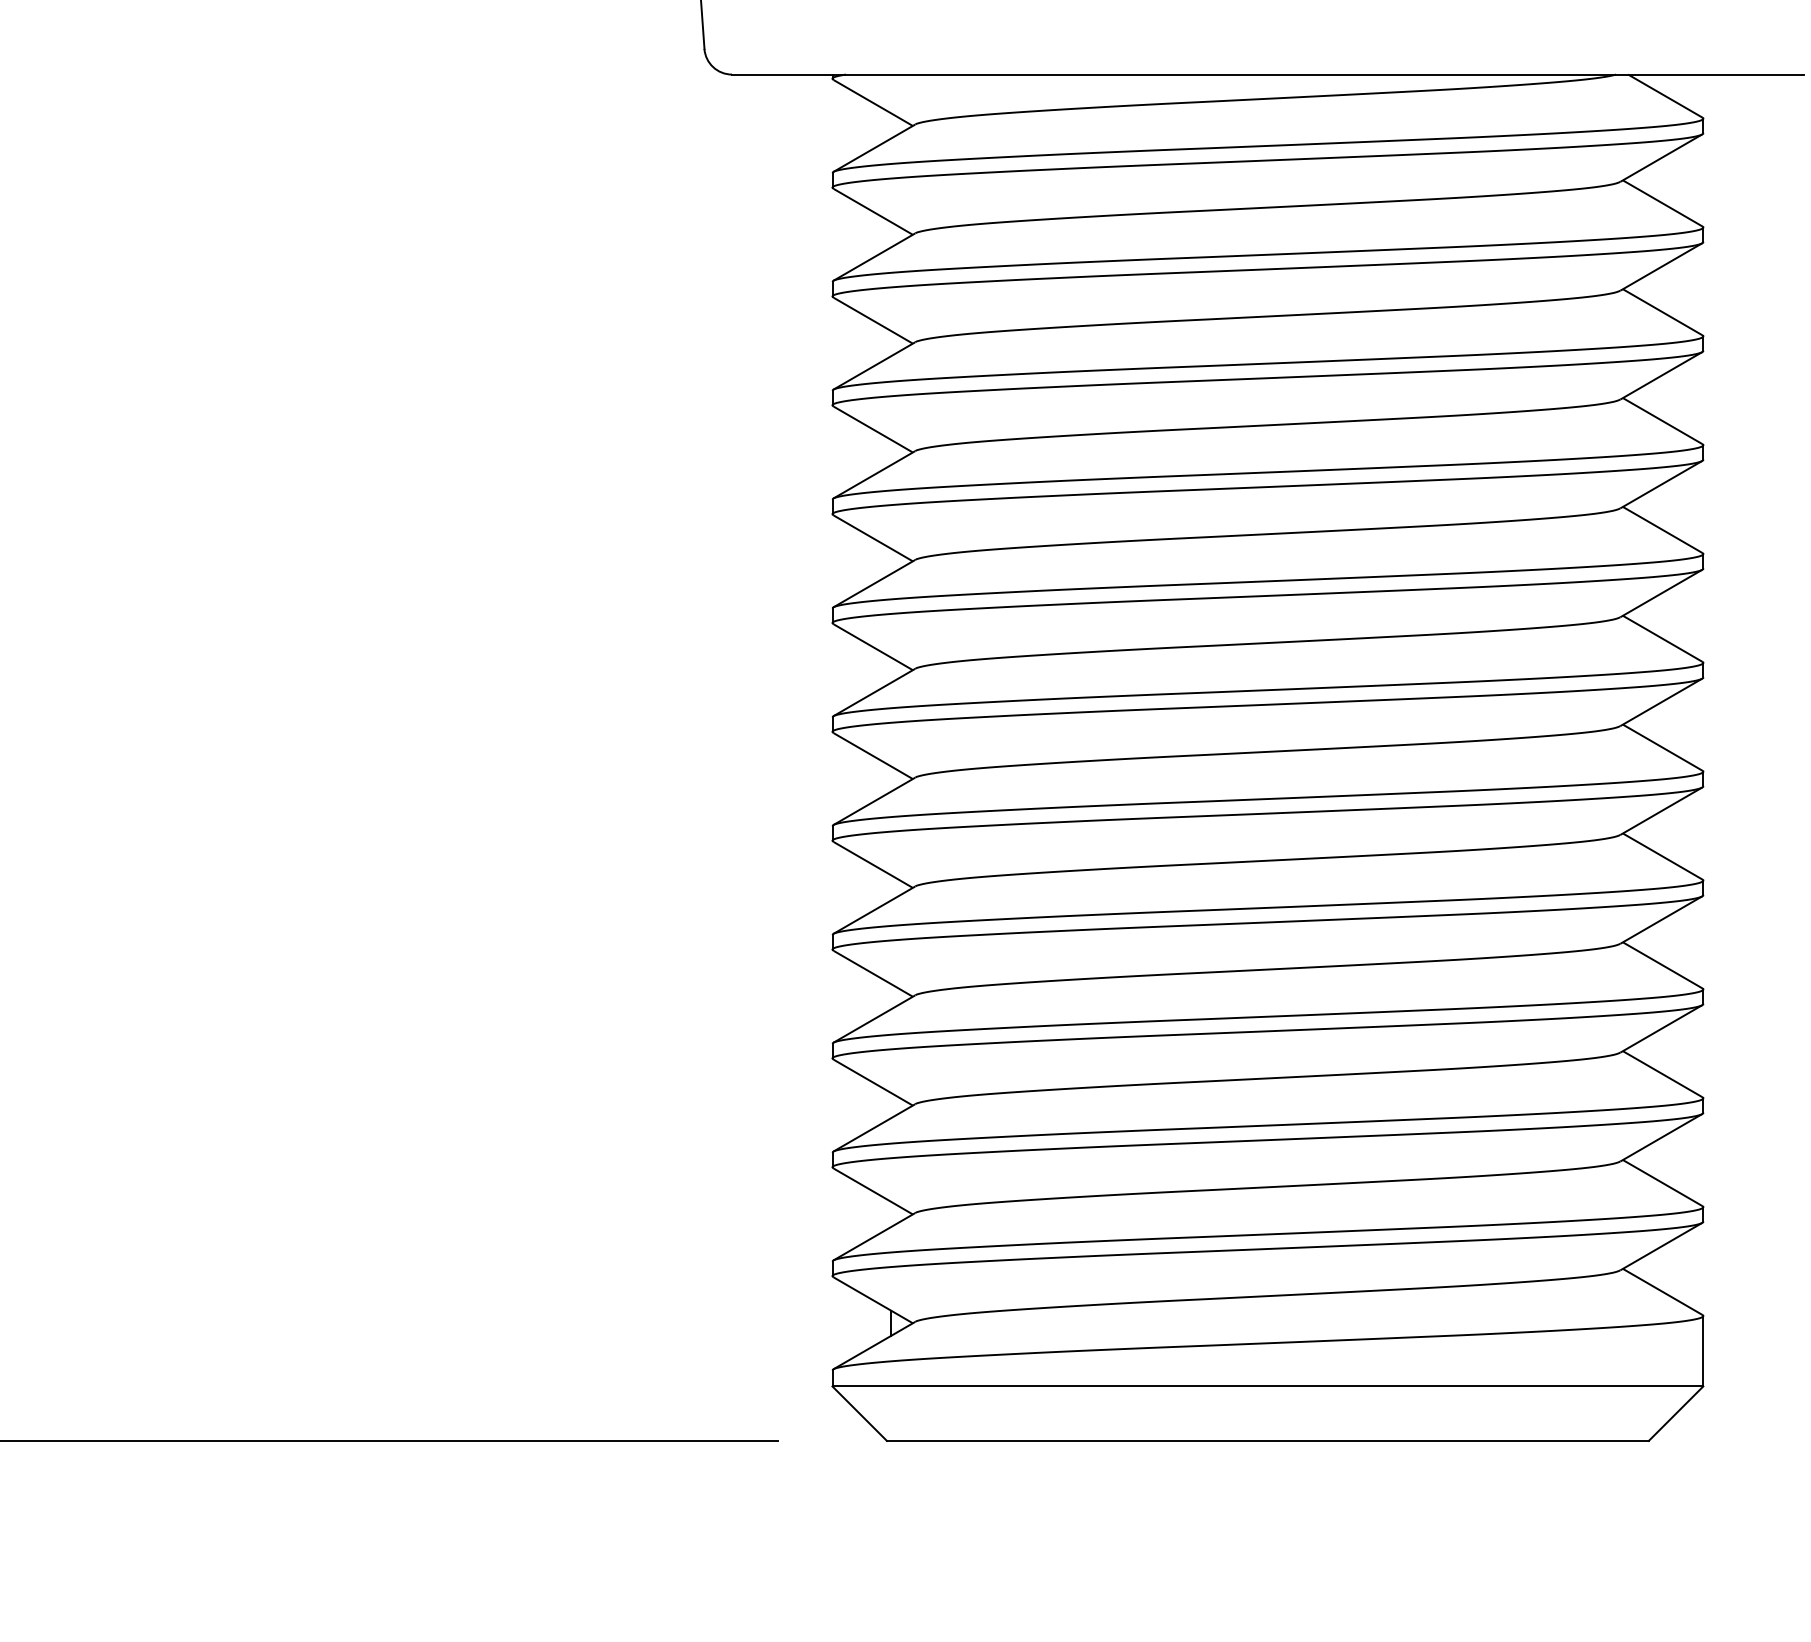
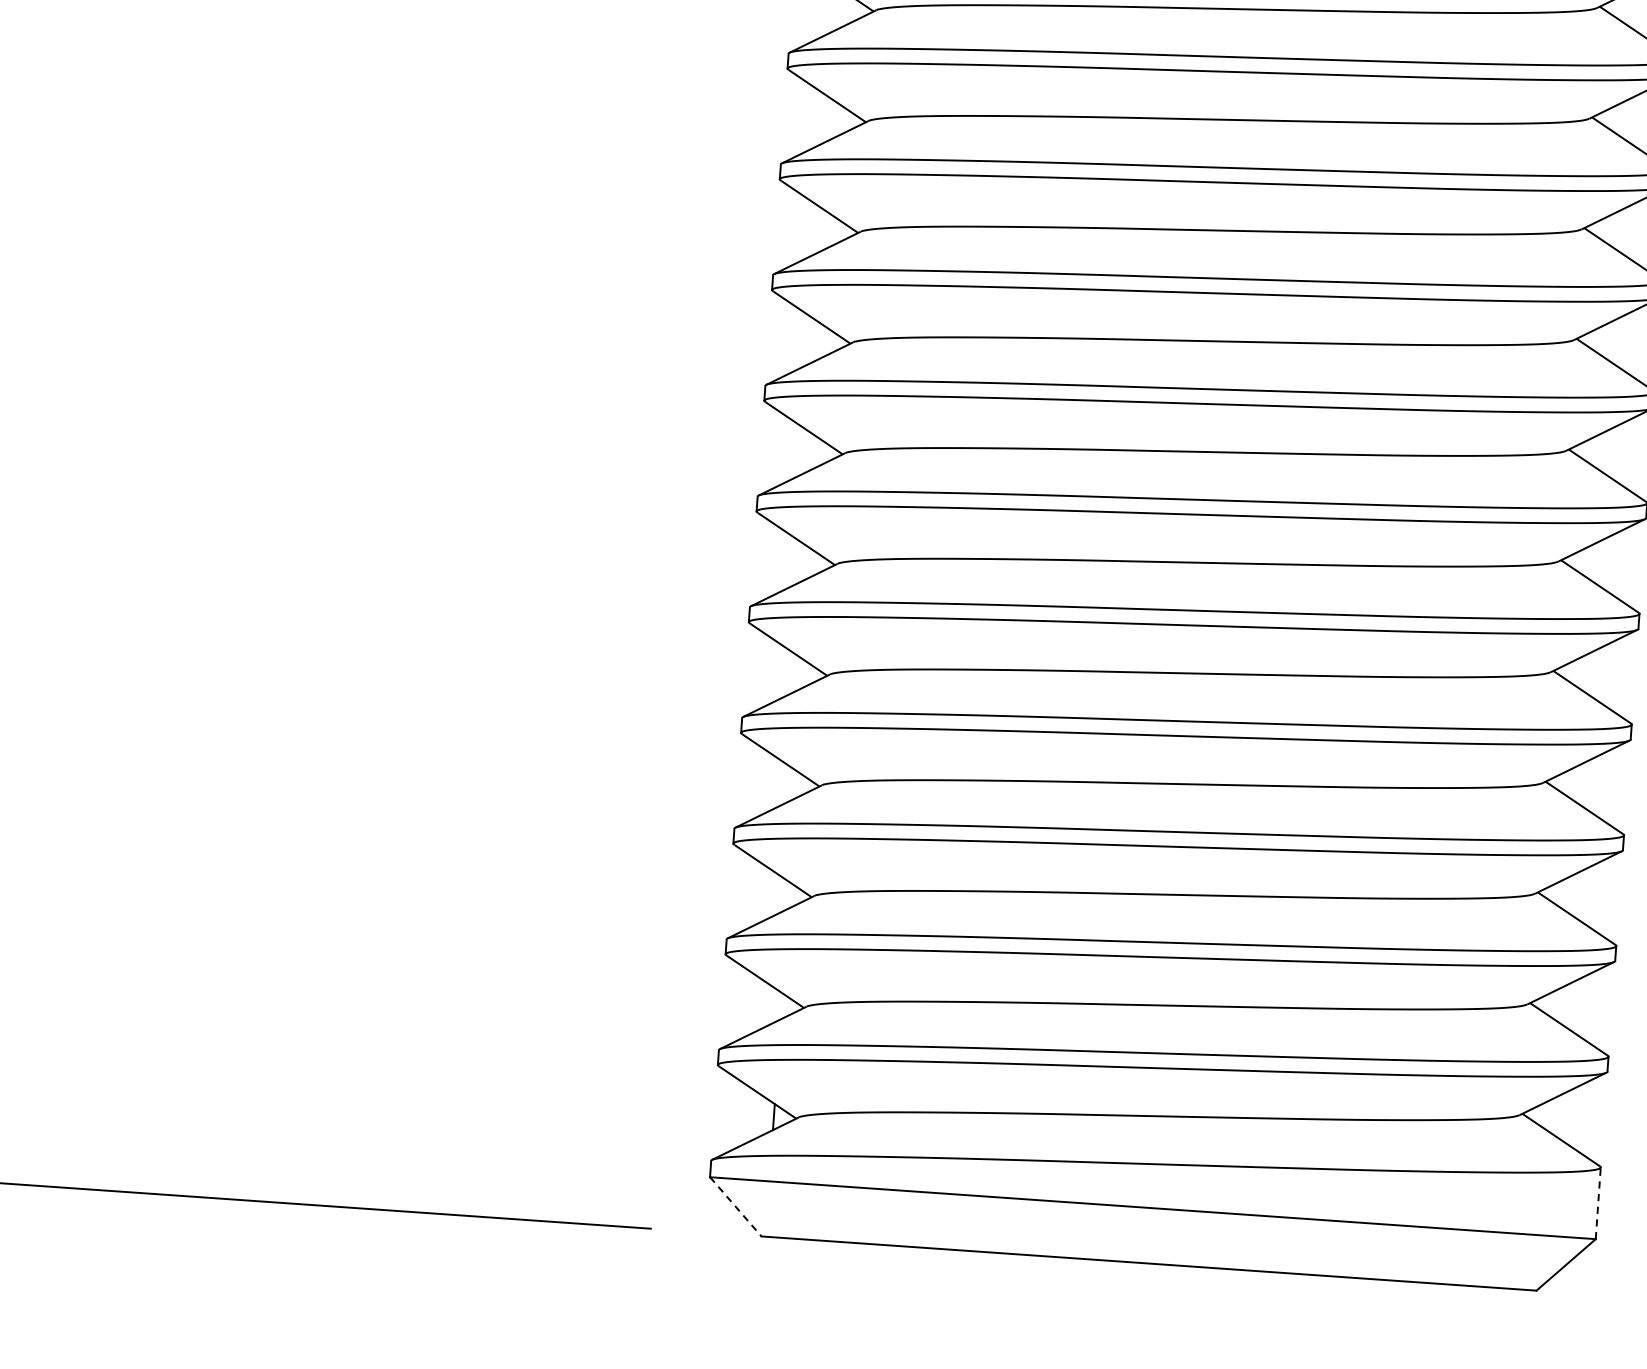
line: (1703, 1350) -> (1598, 1202), solid -> dashed
line: (860, 1414) -> (736, 1207), solid -> dashed

